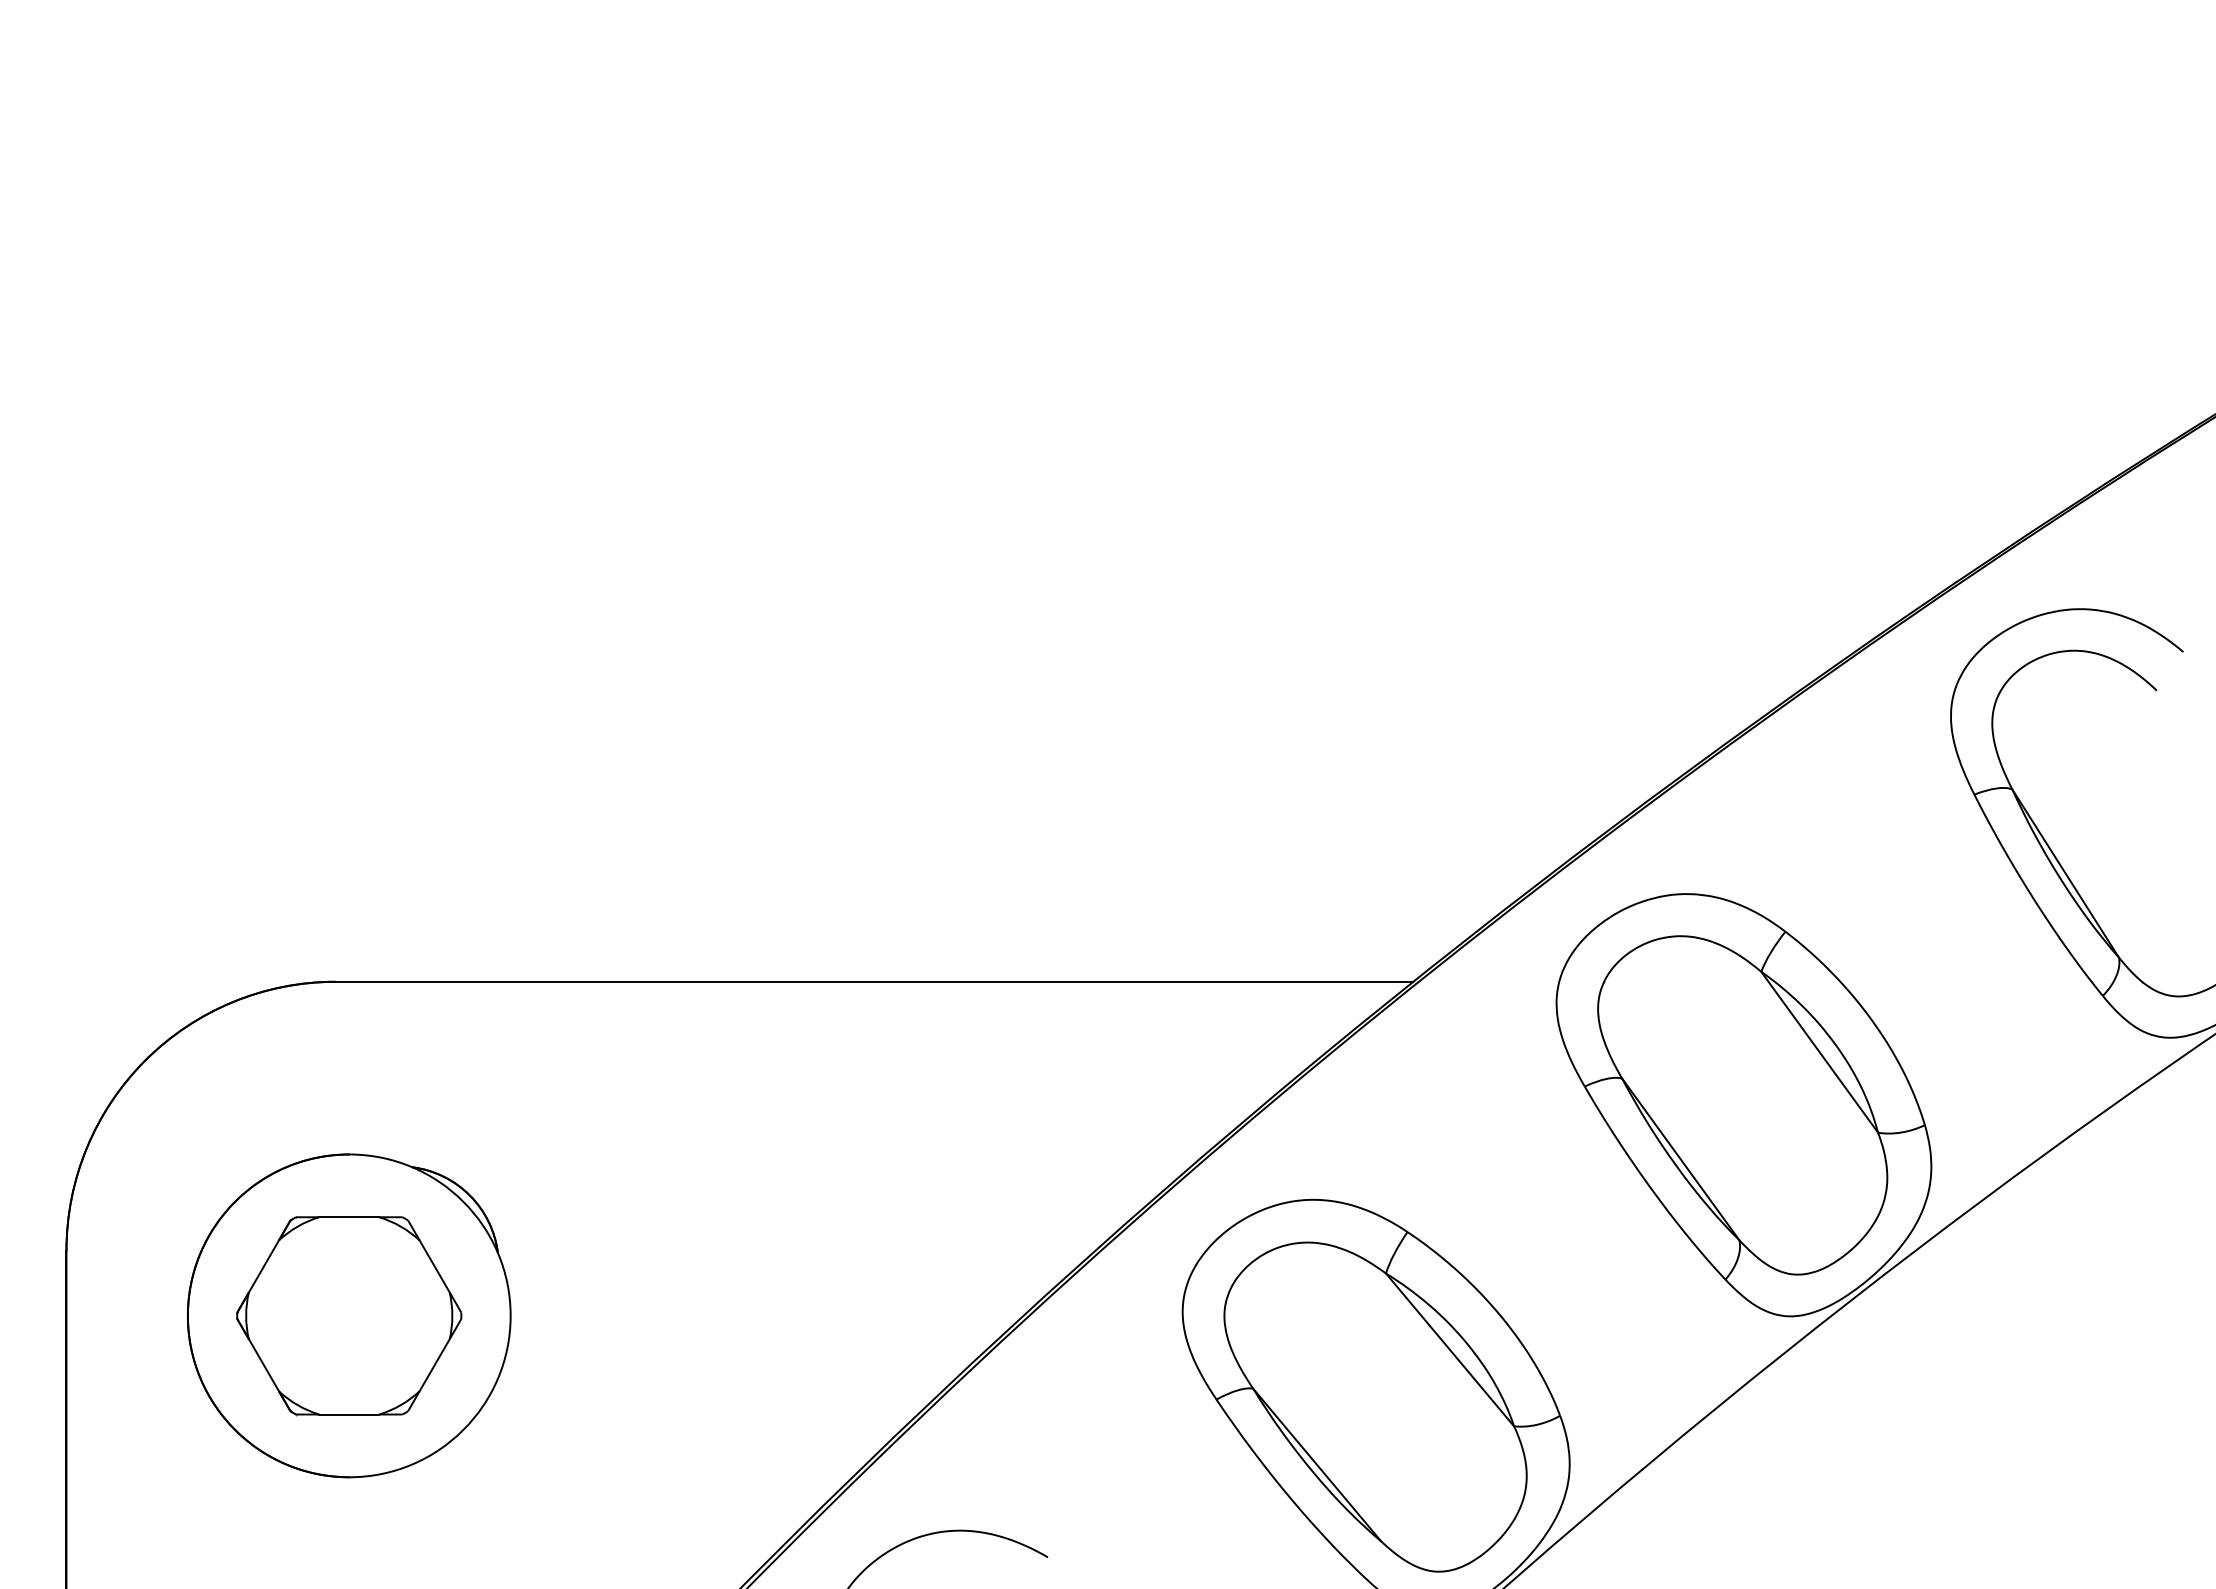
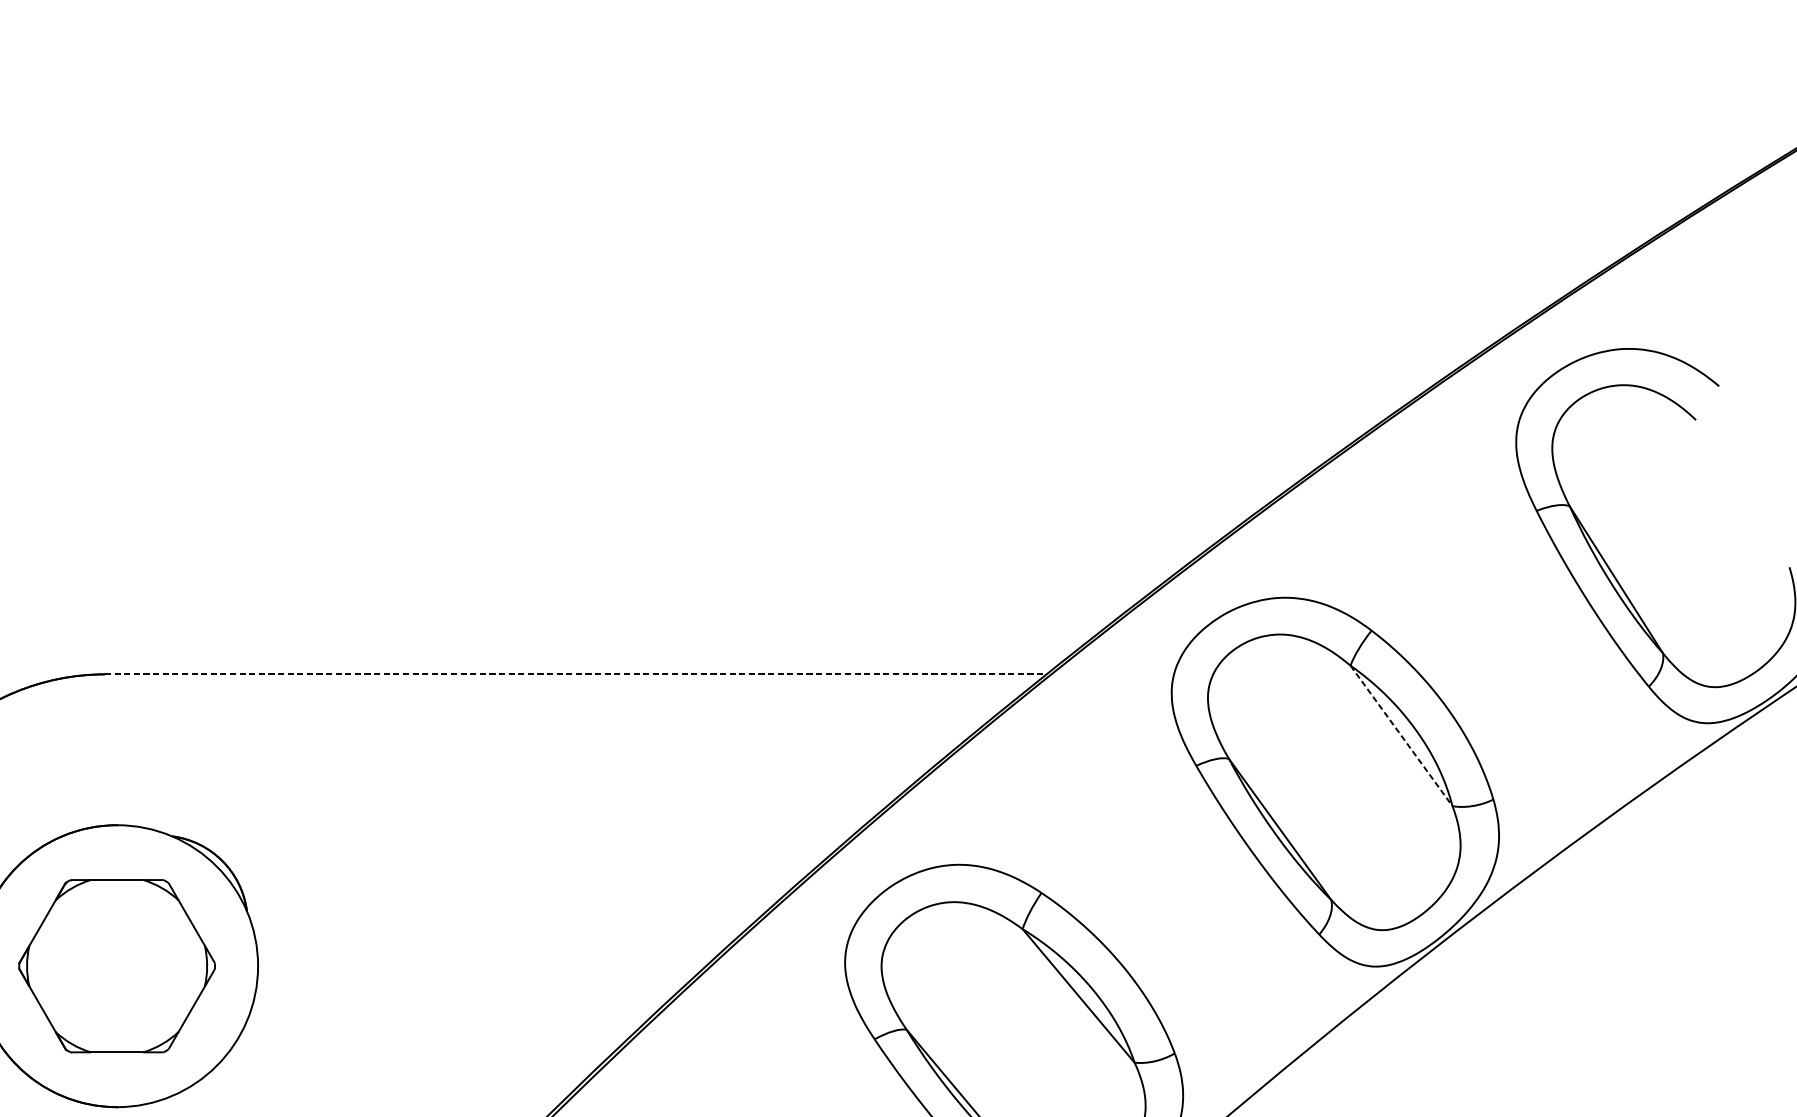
line: (874, 981) -> (575, 674), solid -> dashed
line: (1819, 1052) -> (1401, 736), solid -> dashed

